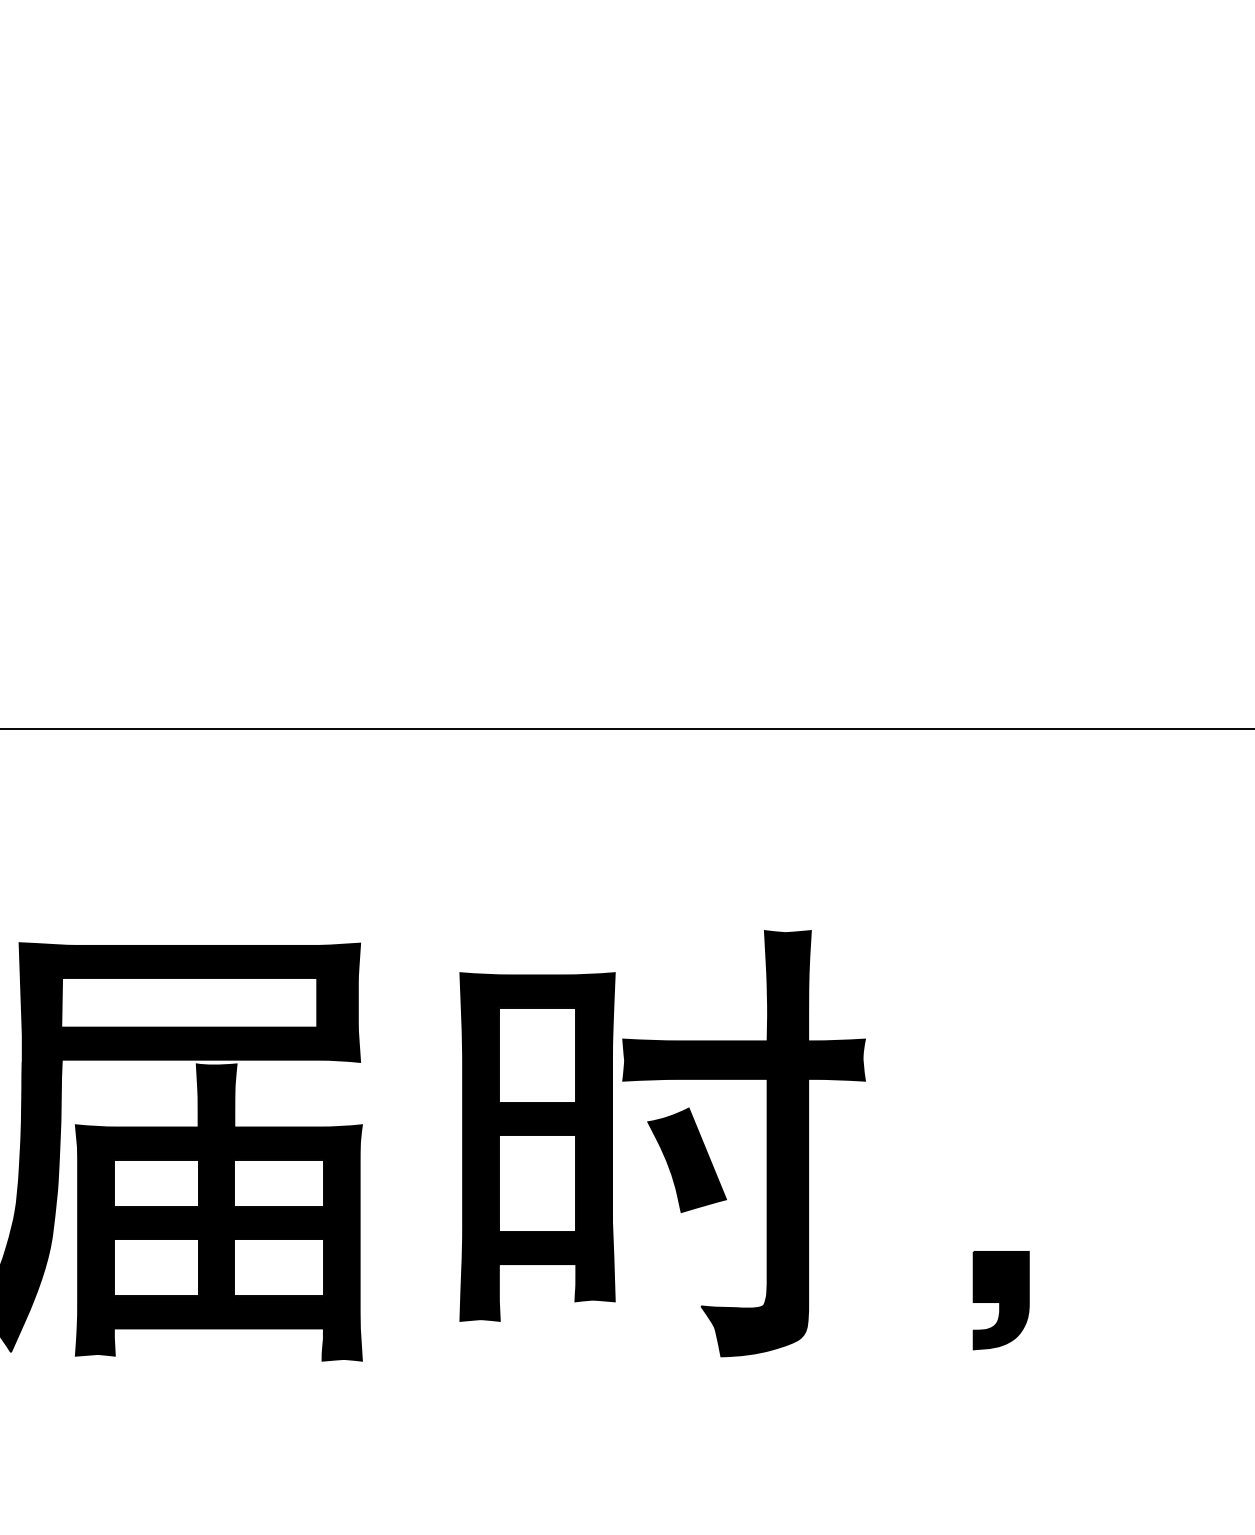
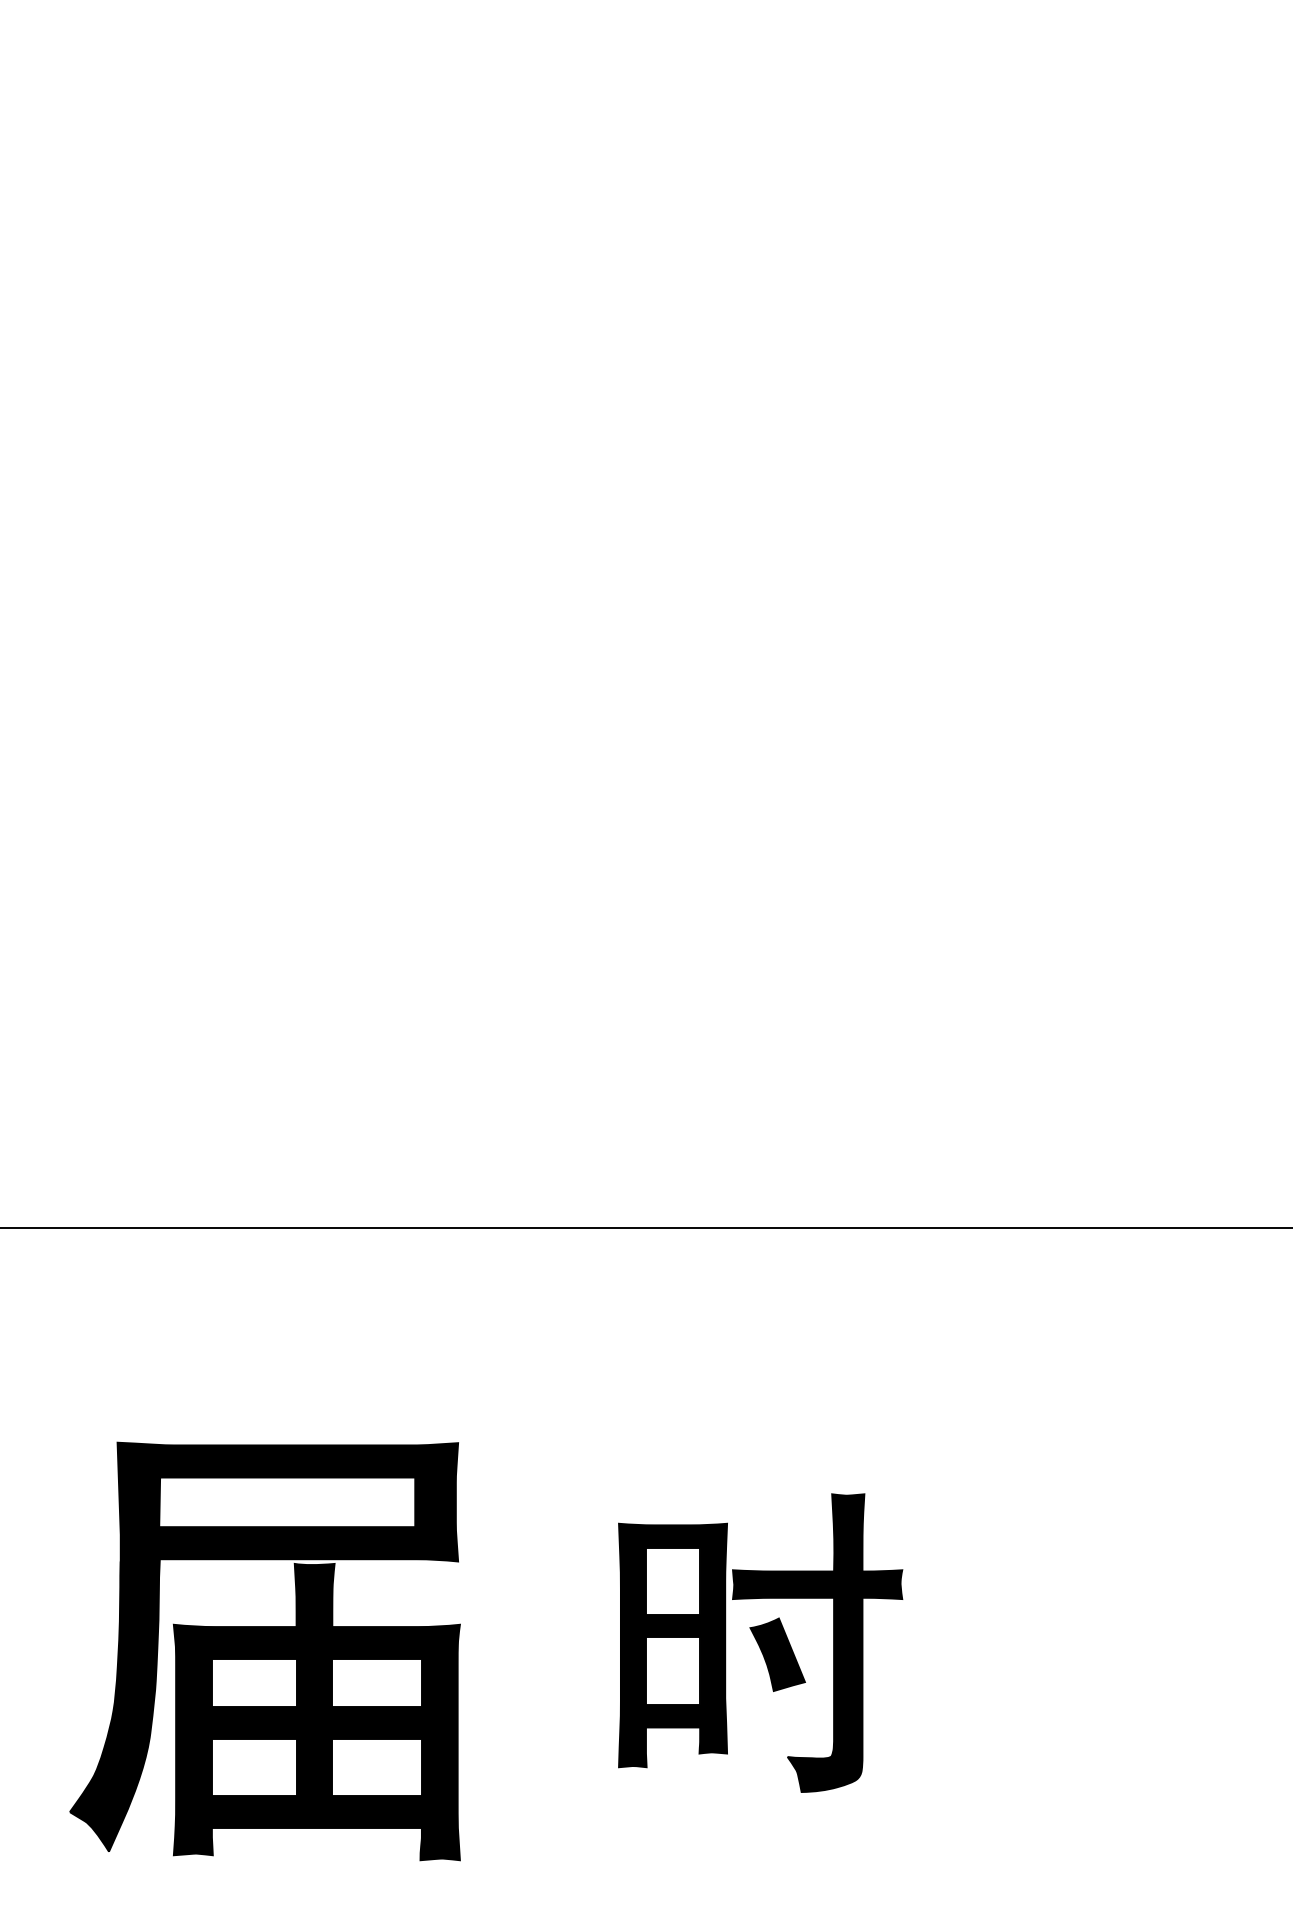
part: (662, 1142) -> (760, 1642), size x0.7
part: (1000, 1299) -> (1098, 1799), removed

